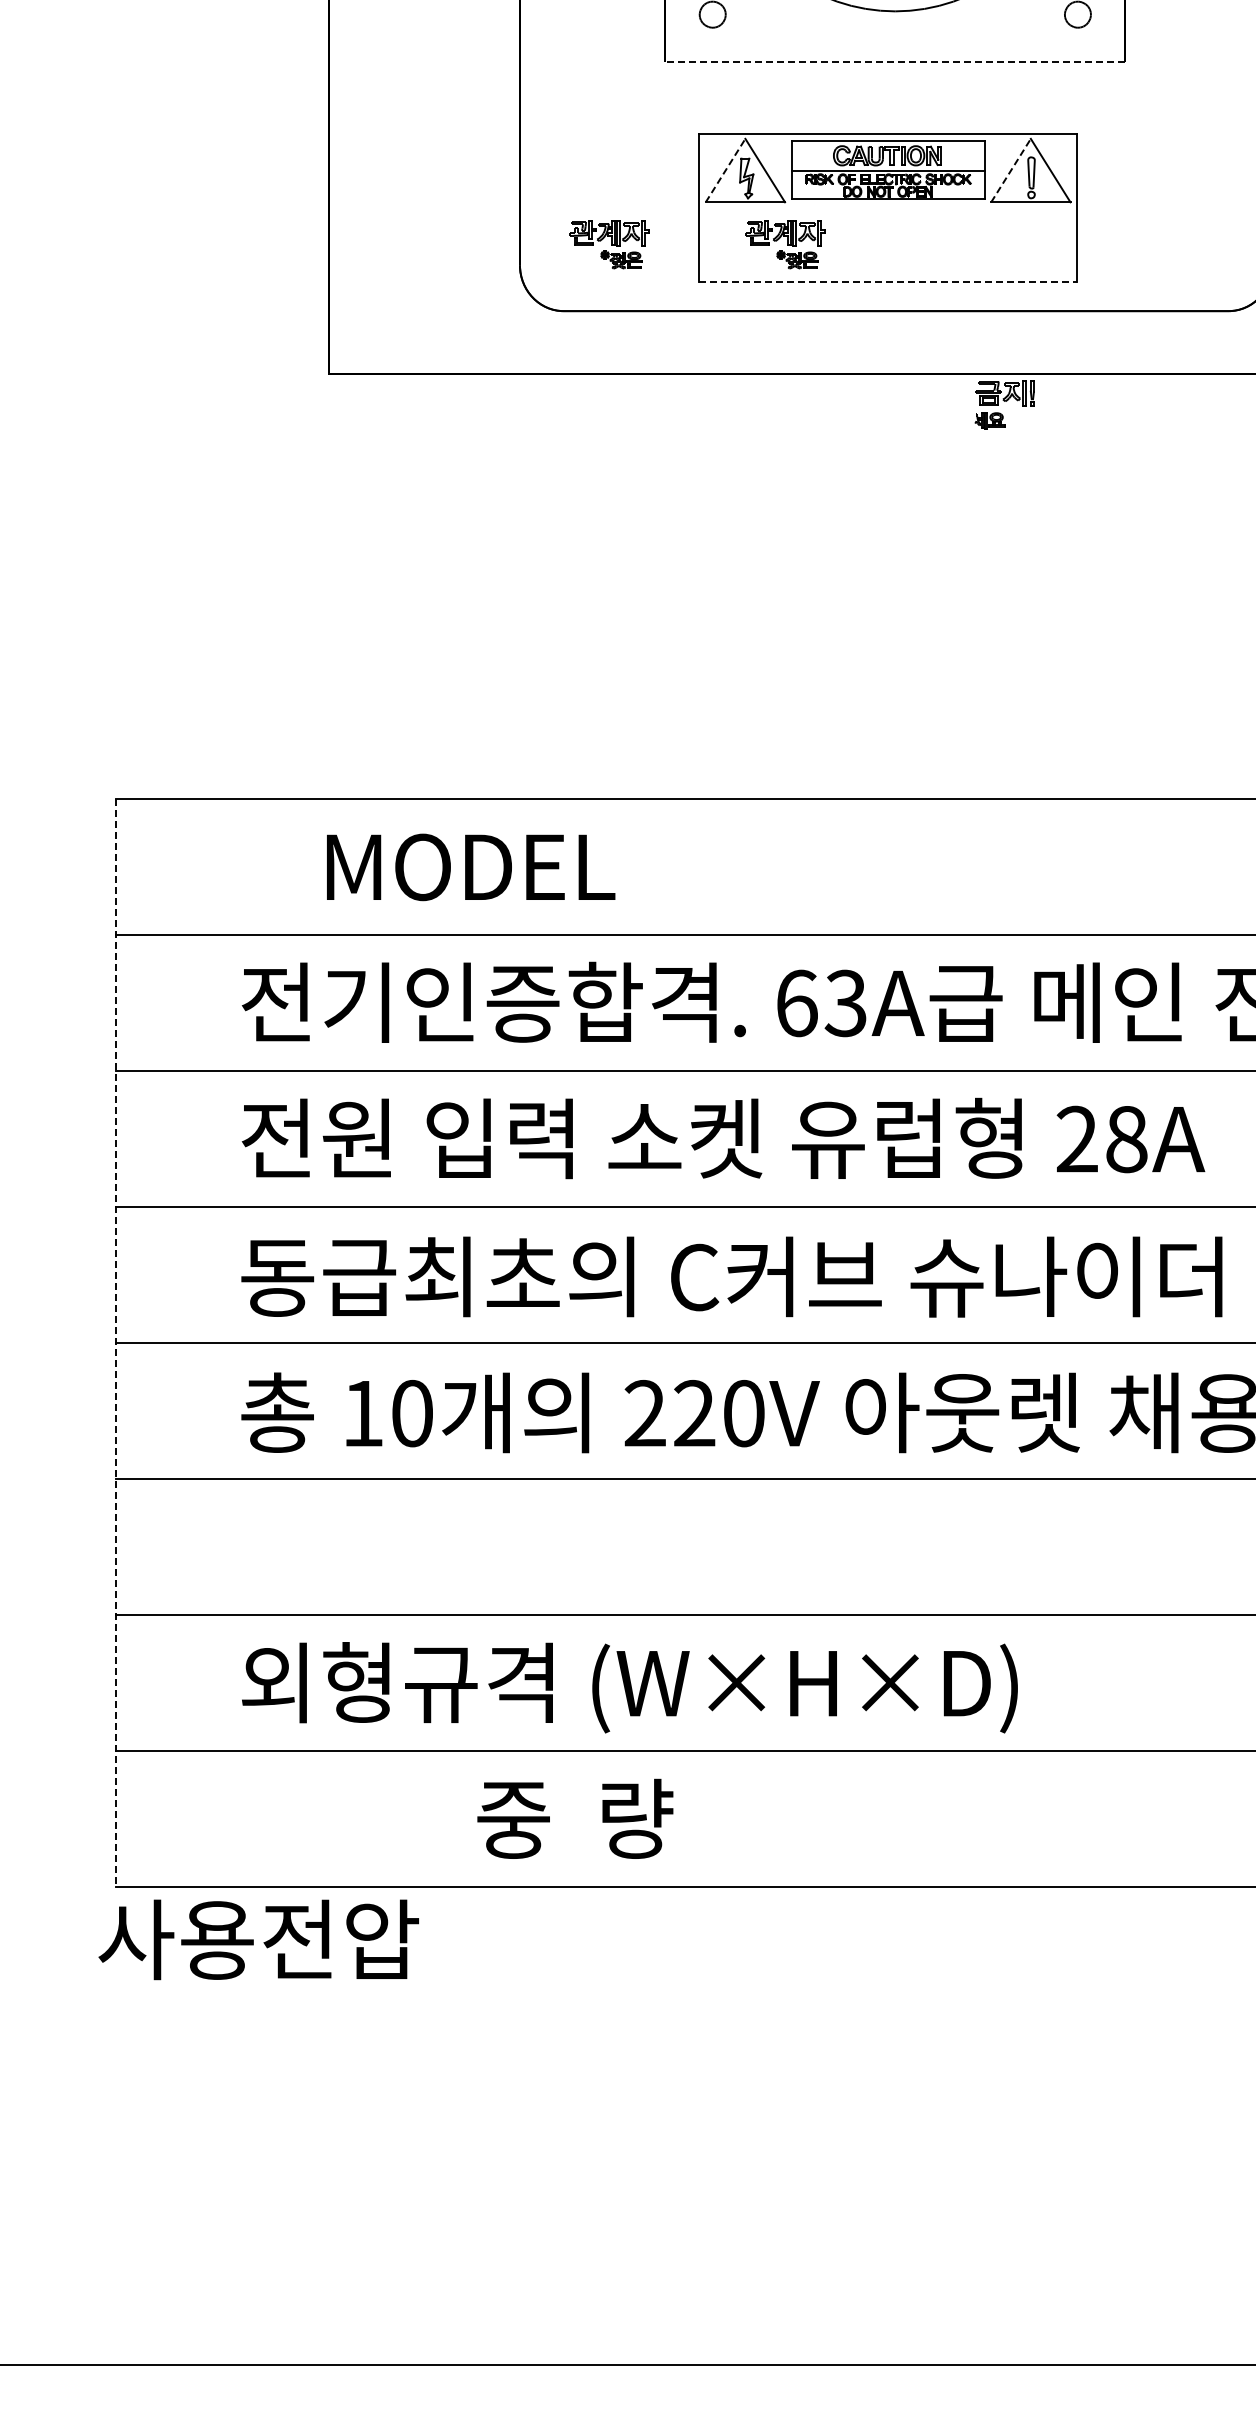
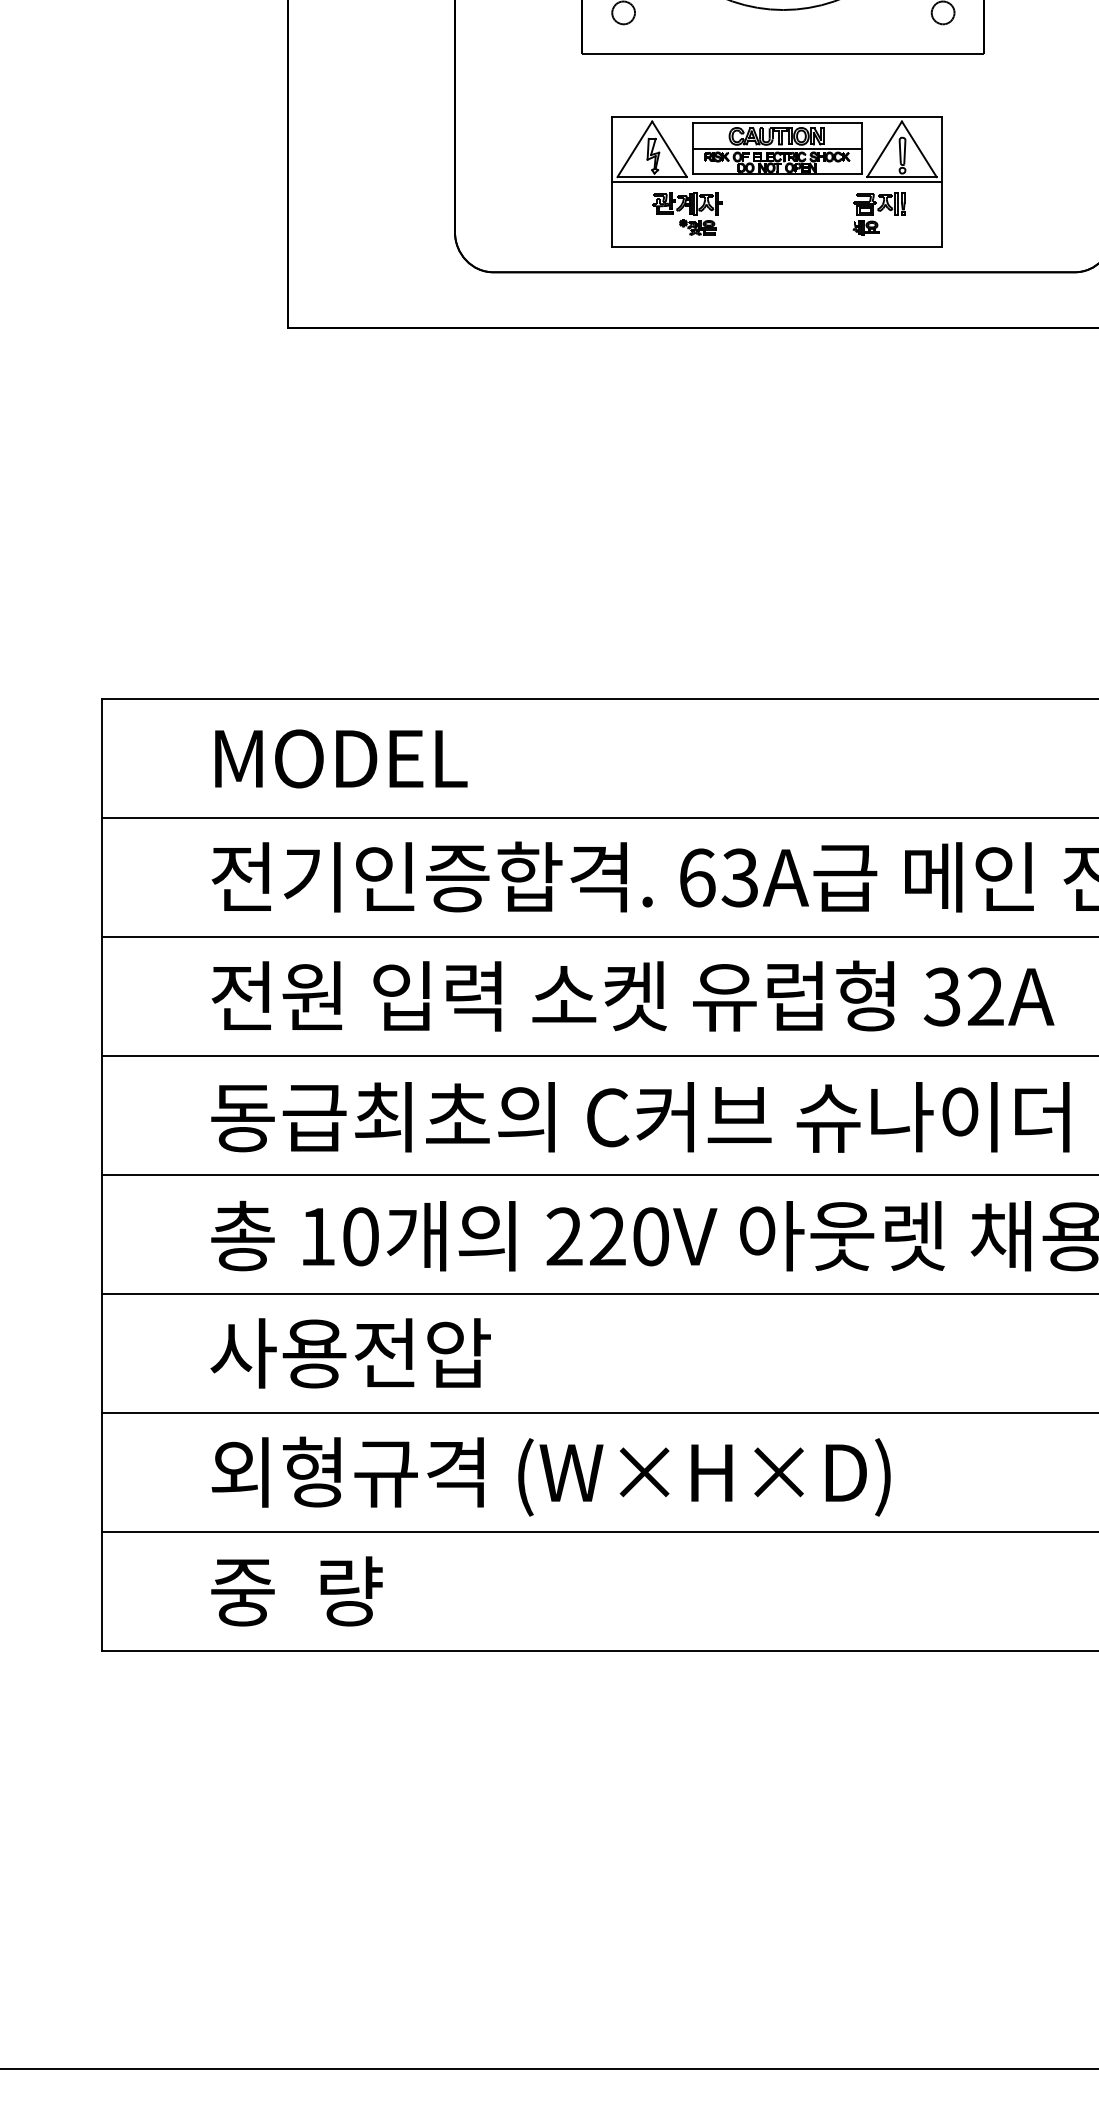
line: (895, 62) -> (783, 54), dashed -> solid
line: (725, 170) -> (634, 149), dashed -> solid
line: (1011, 170) -> (885, 149), dashed -> solid
line: (888, 207) -> (777, 181), added
part: (609, 244) -> (533, 213), removed
line: (888, 282) -> (777, 247), dashed -> solid
part: (1004, 404) -> (878, 213), moved
text: (471, 867) -> (341, 759), moved
text: (1101, 1139) -> (963, 997), 28A -> 32A
line: (116, 1343) -> (101, 1175), dashed -> solid
text: (575, 1818) -> (297, 1591), moved
text: (258, 1939) -> (350, 1353), moved

